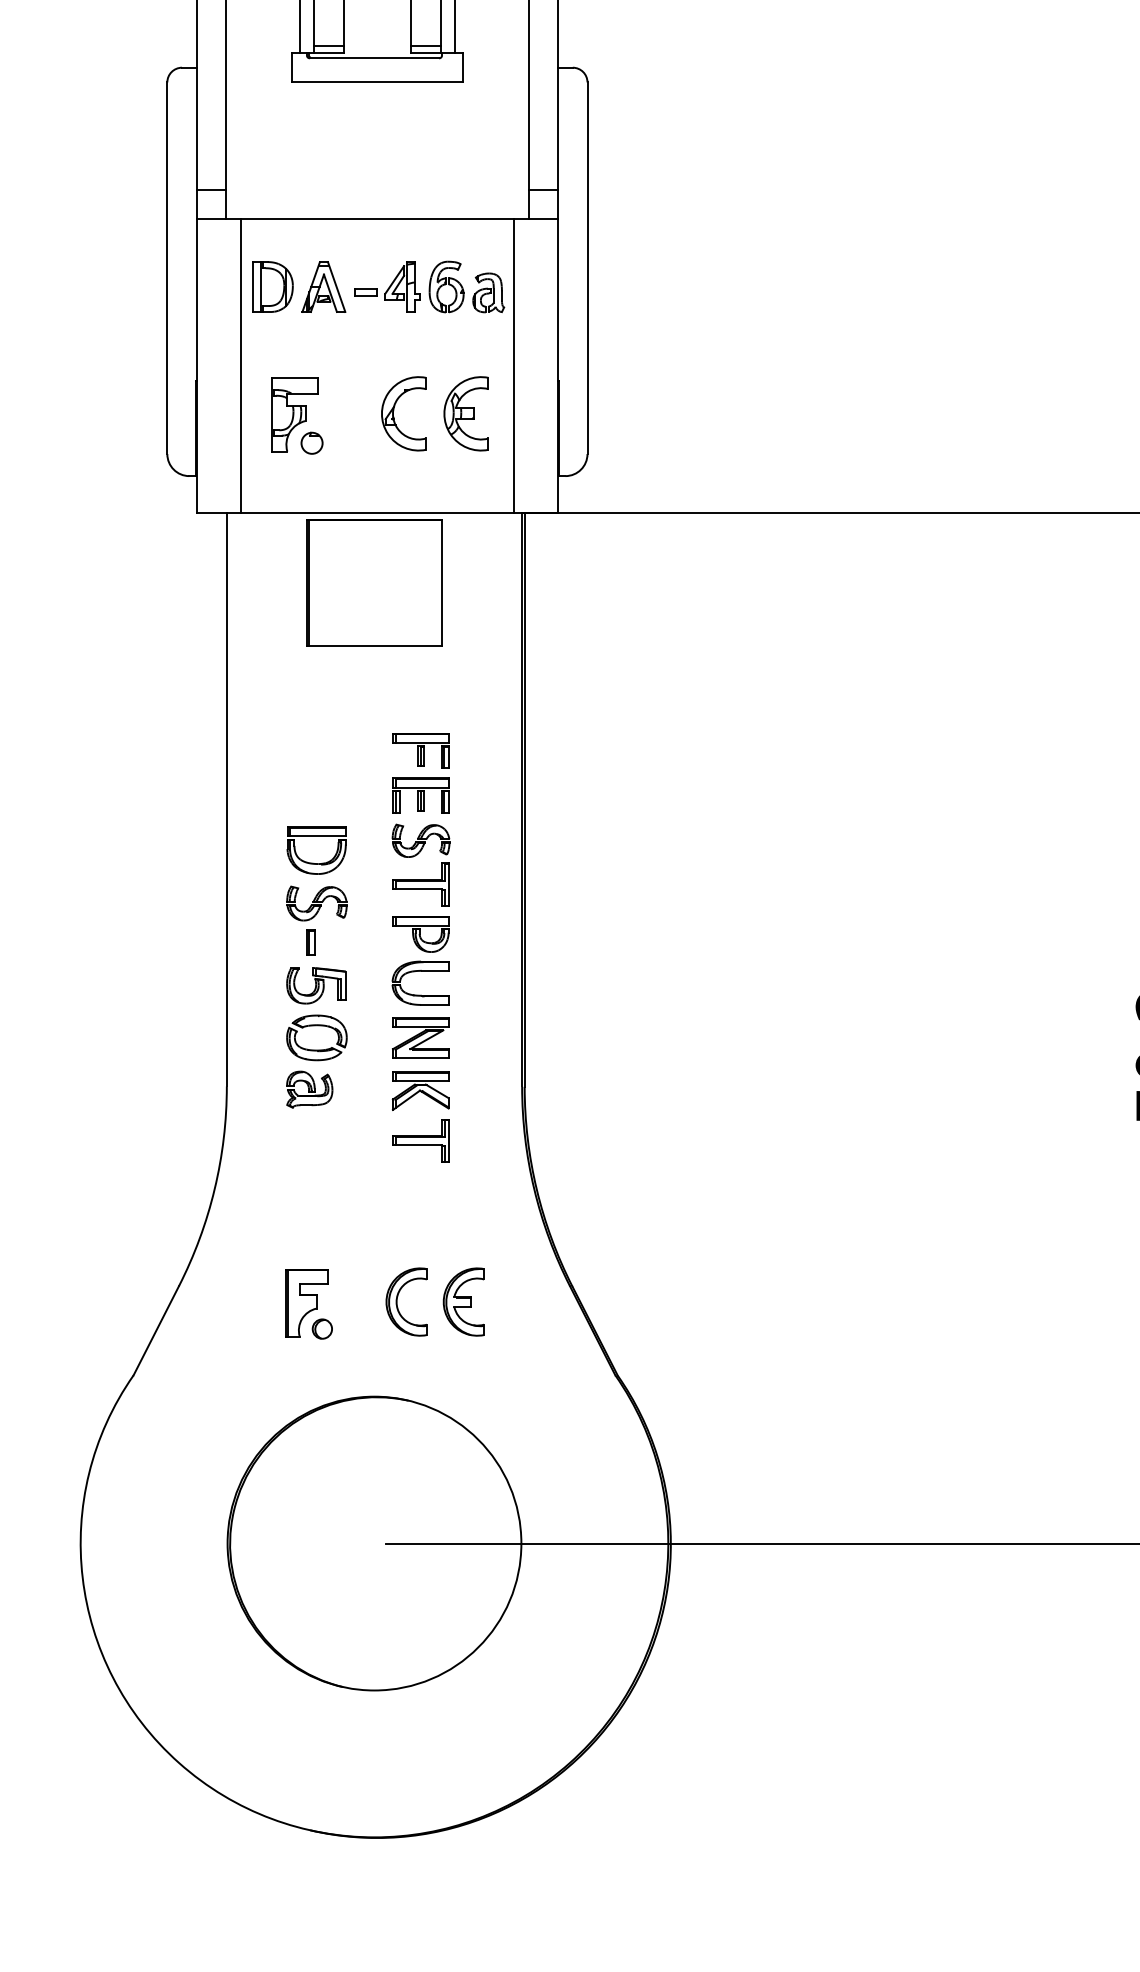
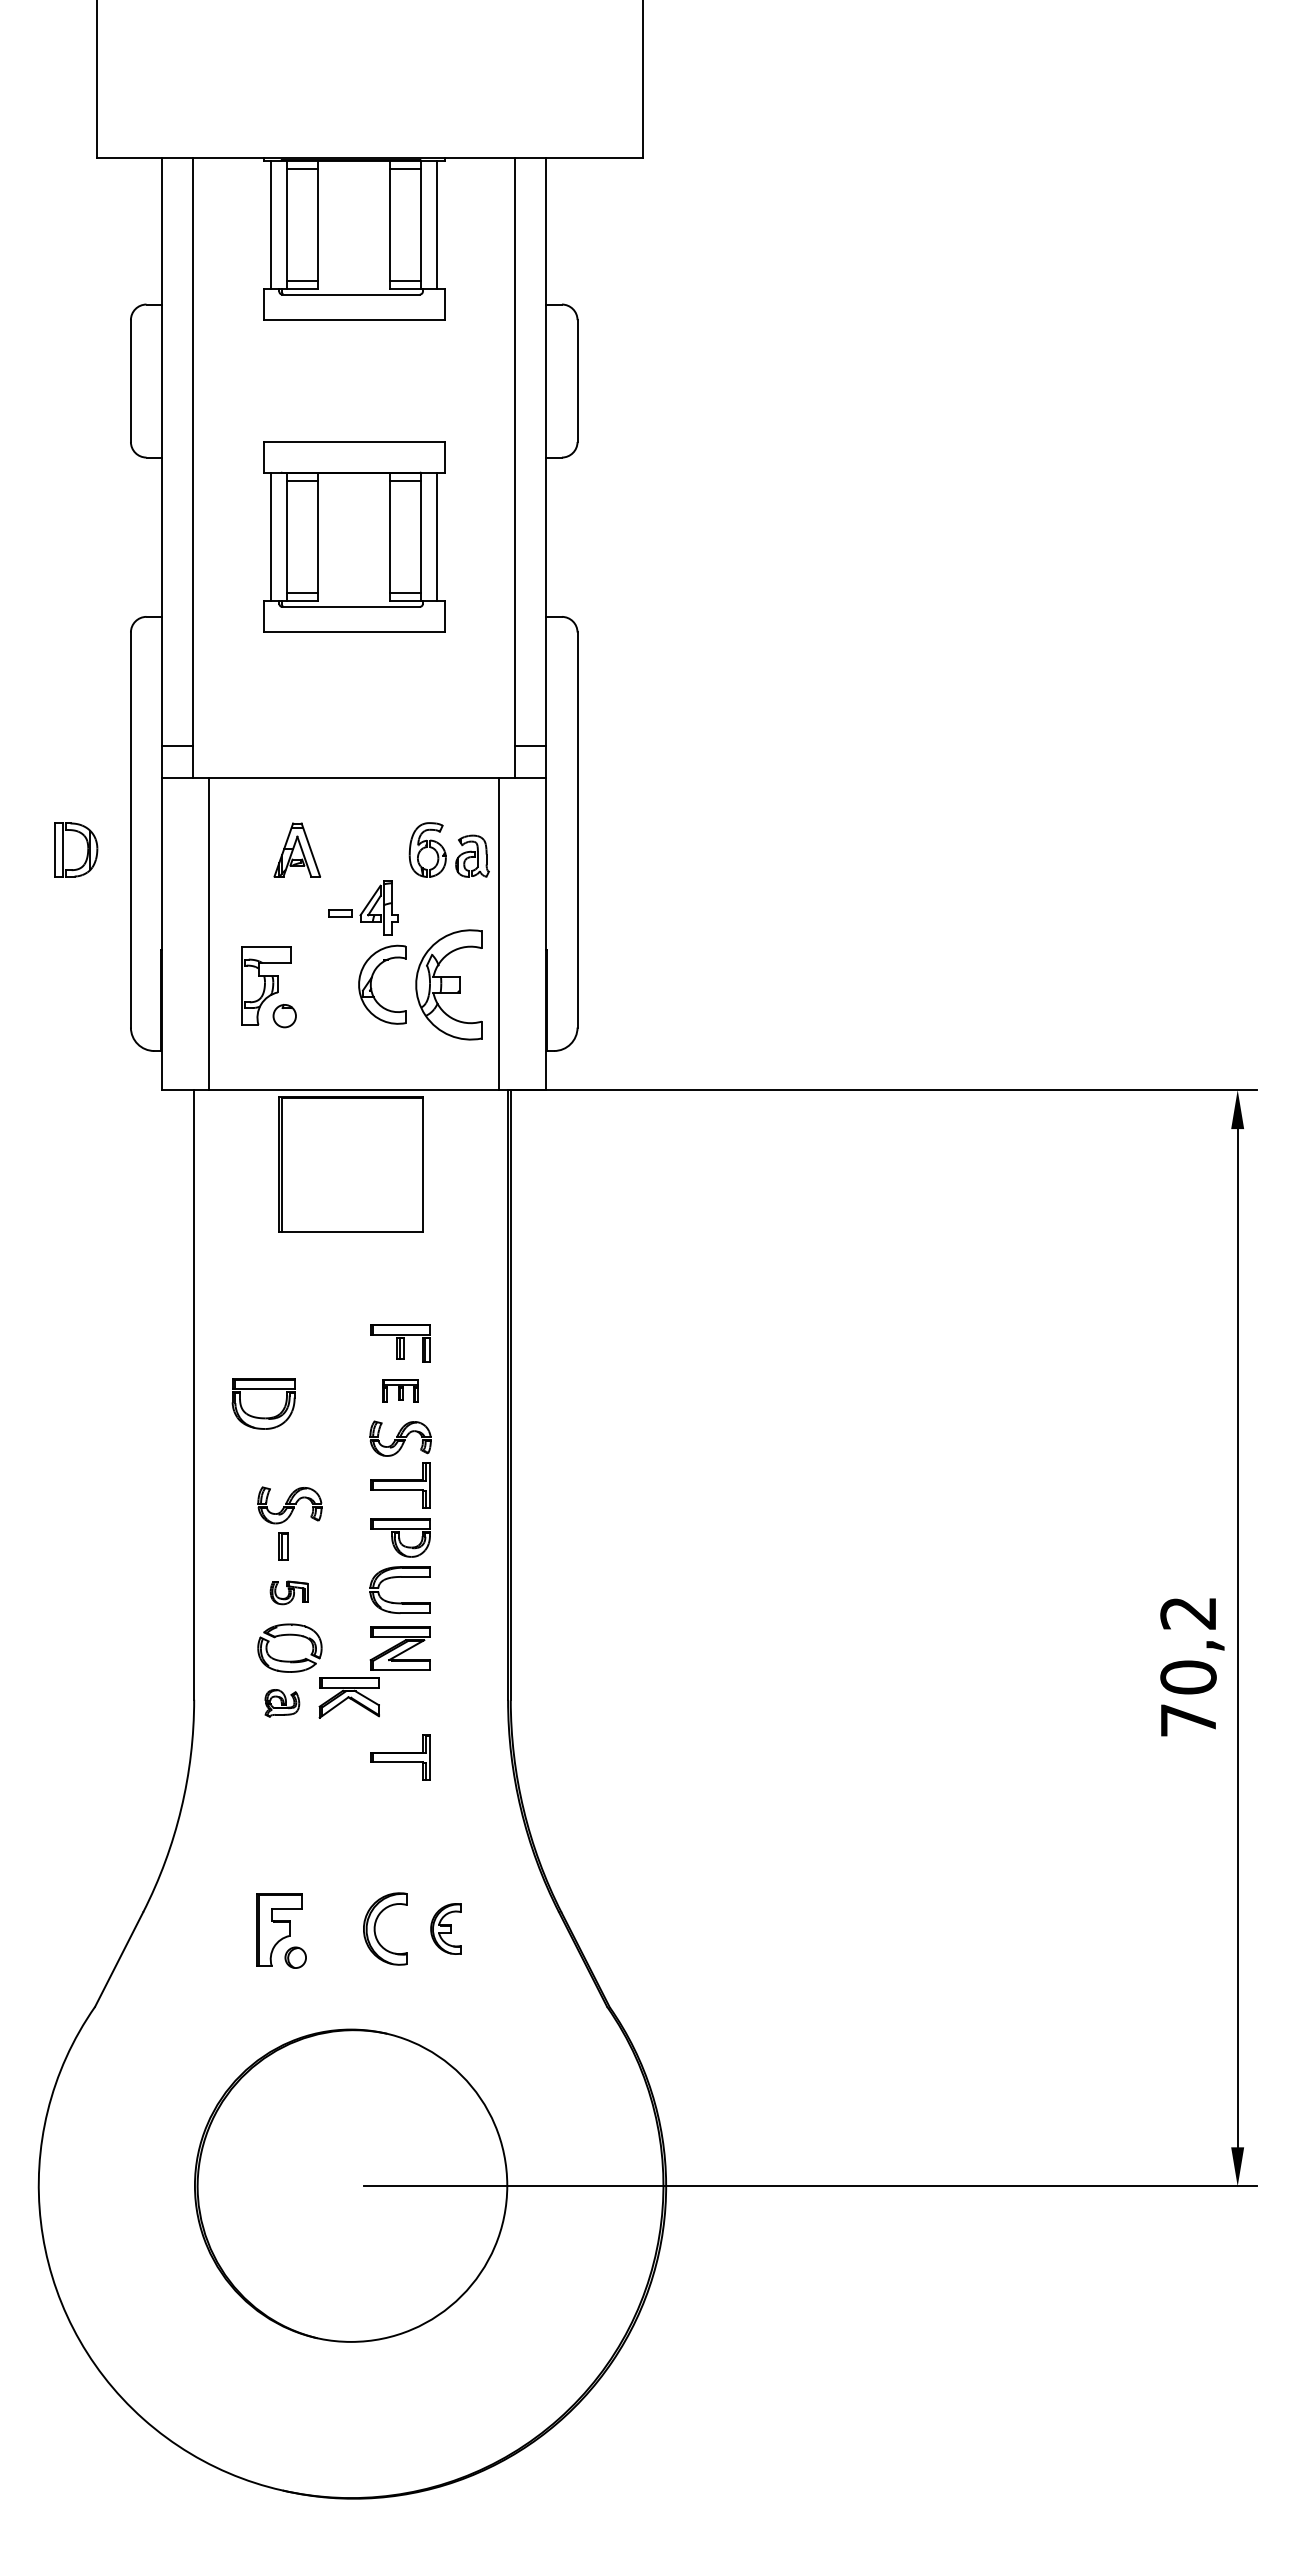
part: (283, 286) -> (87, 849), moved
part: (388, 286) -> (363, 907), moved
part: (466, 413) -> (448, 984), size x1.4
part: (420, 795) -> (400, 1390), size x0.6
part: (316, 836) -> (263, 1389), moved
part: (316, 985) -> (289, 1592), size x0.6
part: (309, 1089) -> (282, 1703), size x0.7
part: (420, 1090) -> (348, 1697), moved
part: (463, 1301) -> (445, 1928), size x0.7

